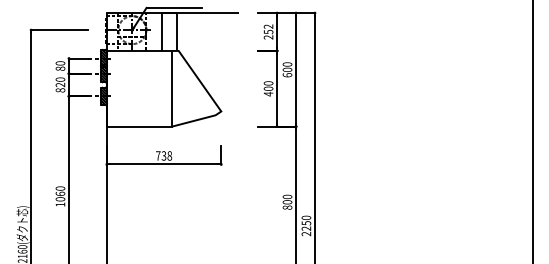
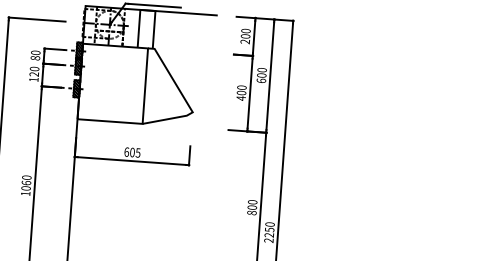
text: (268, 29) -> (245, 33), 252 -> 200
text: (60, 90) -> (33, 79), 820 -> 120
text: (164, 155) -> (132, 152), 738 -> 605

